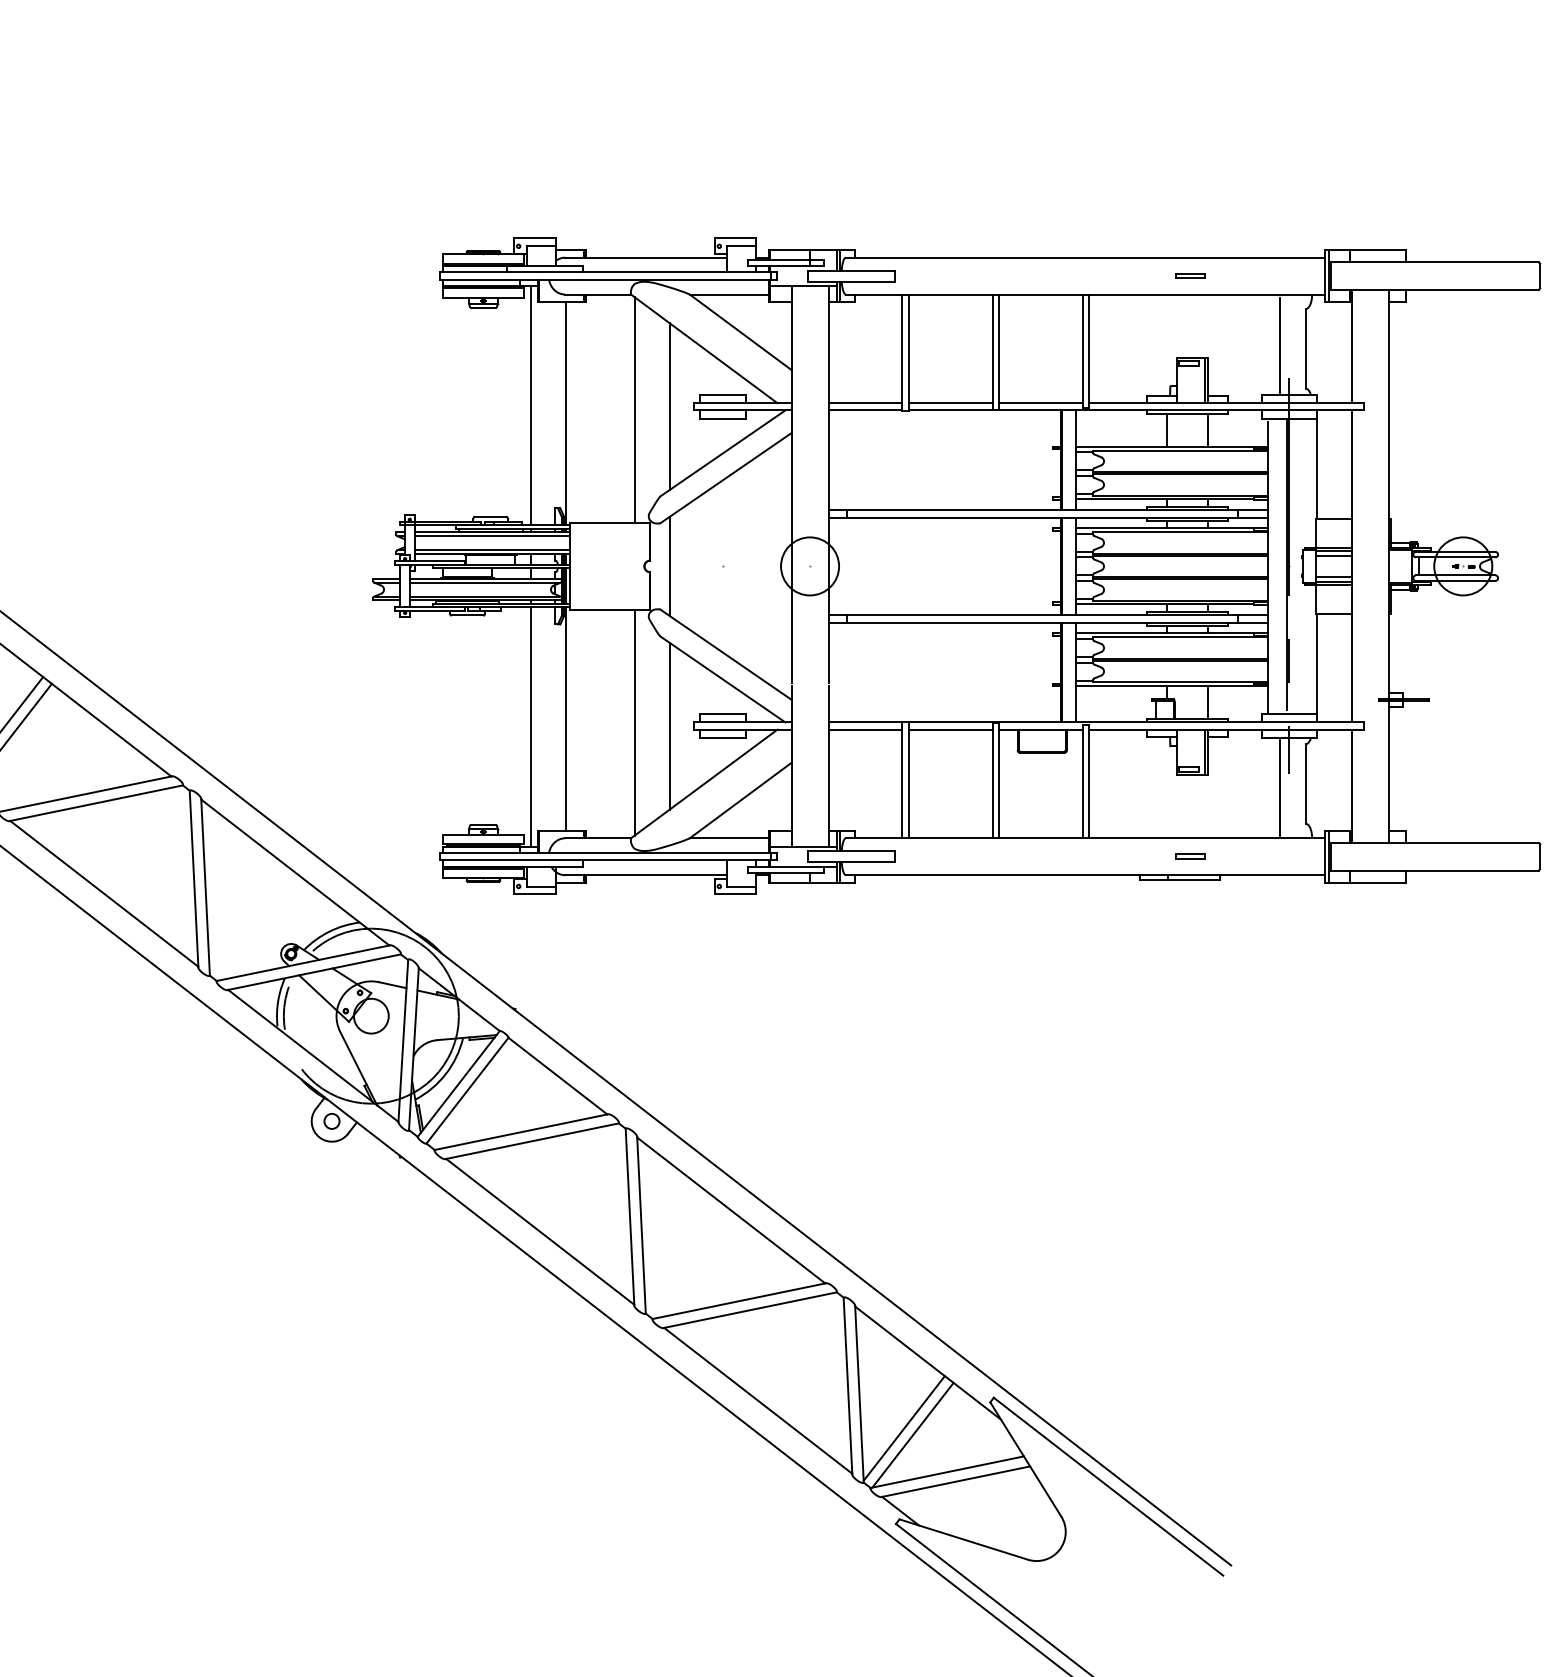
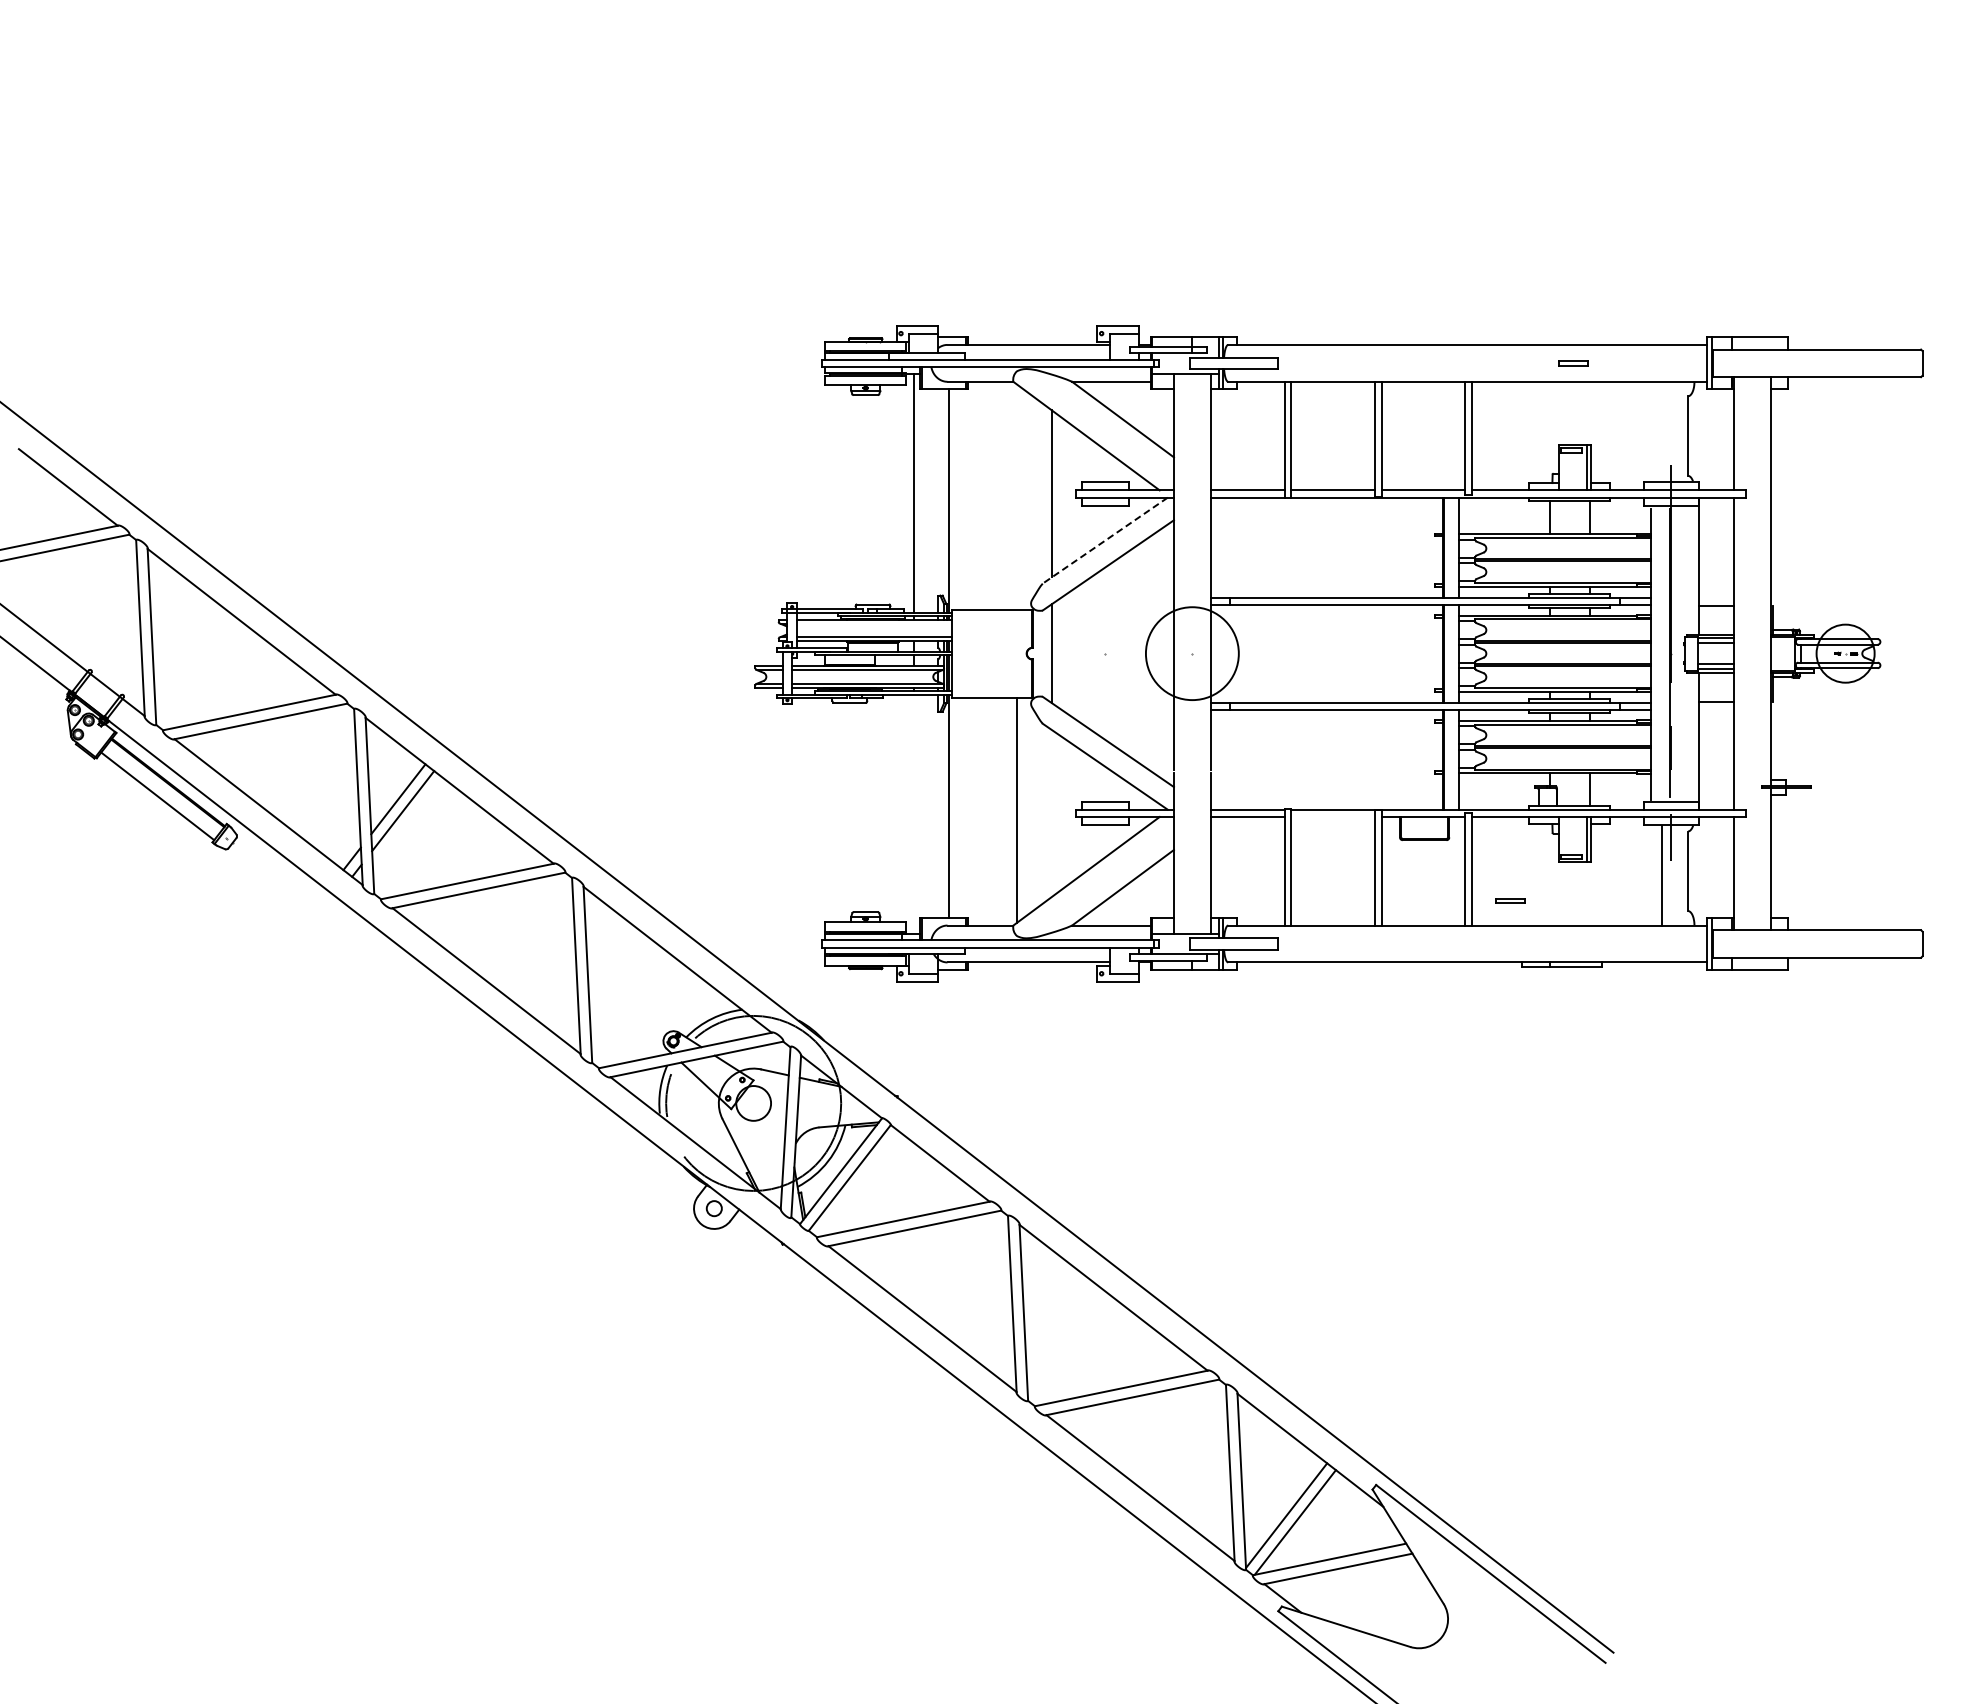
line: (1280, 346) -> (1662, 433), removed
line: (635, 409) -> (1017, 496), removed
line: (723, 453) -> (1105, 540), solid -> dashed
line: (492, 536) -> (874, 623), removed
circle: (810, 566) -> (1192, 653), size x1.6
line: (531, 726) -> (913, 813), removed
line: (670, 726) -> (1052, 813), removed
line: (951, 729) -> (1333, 816), removed
part: (1191, 856) -> (1510, 900), moved

